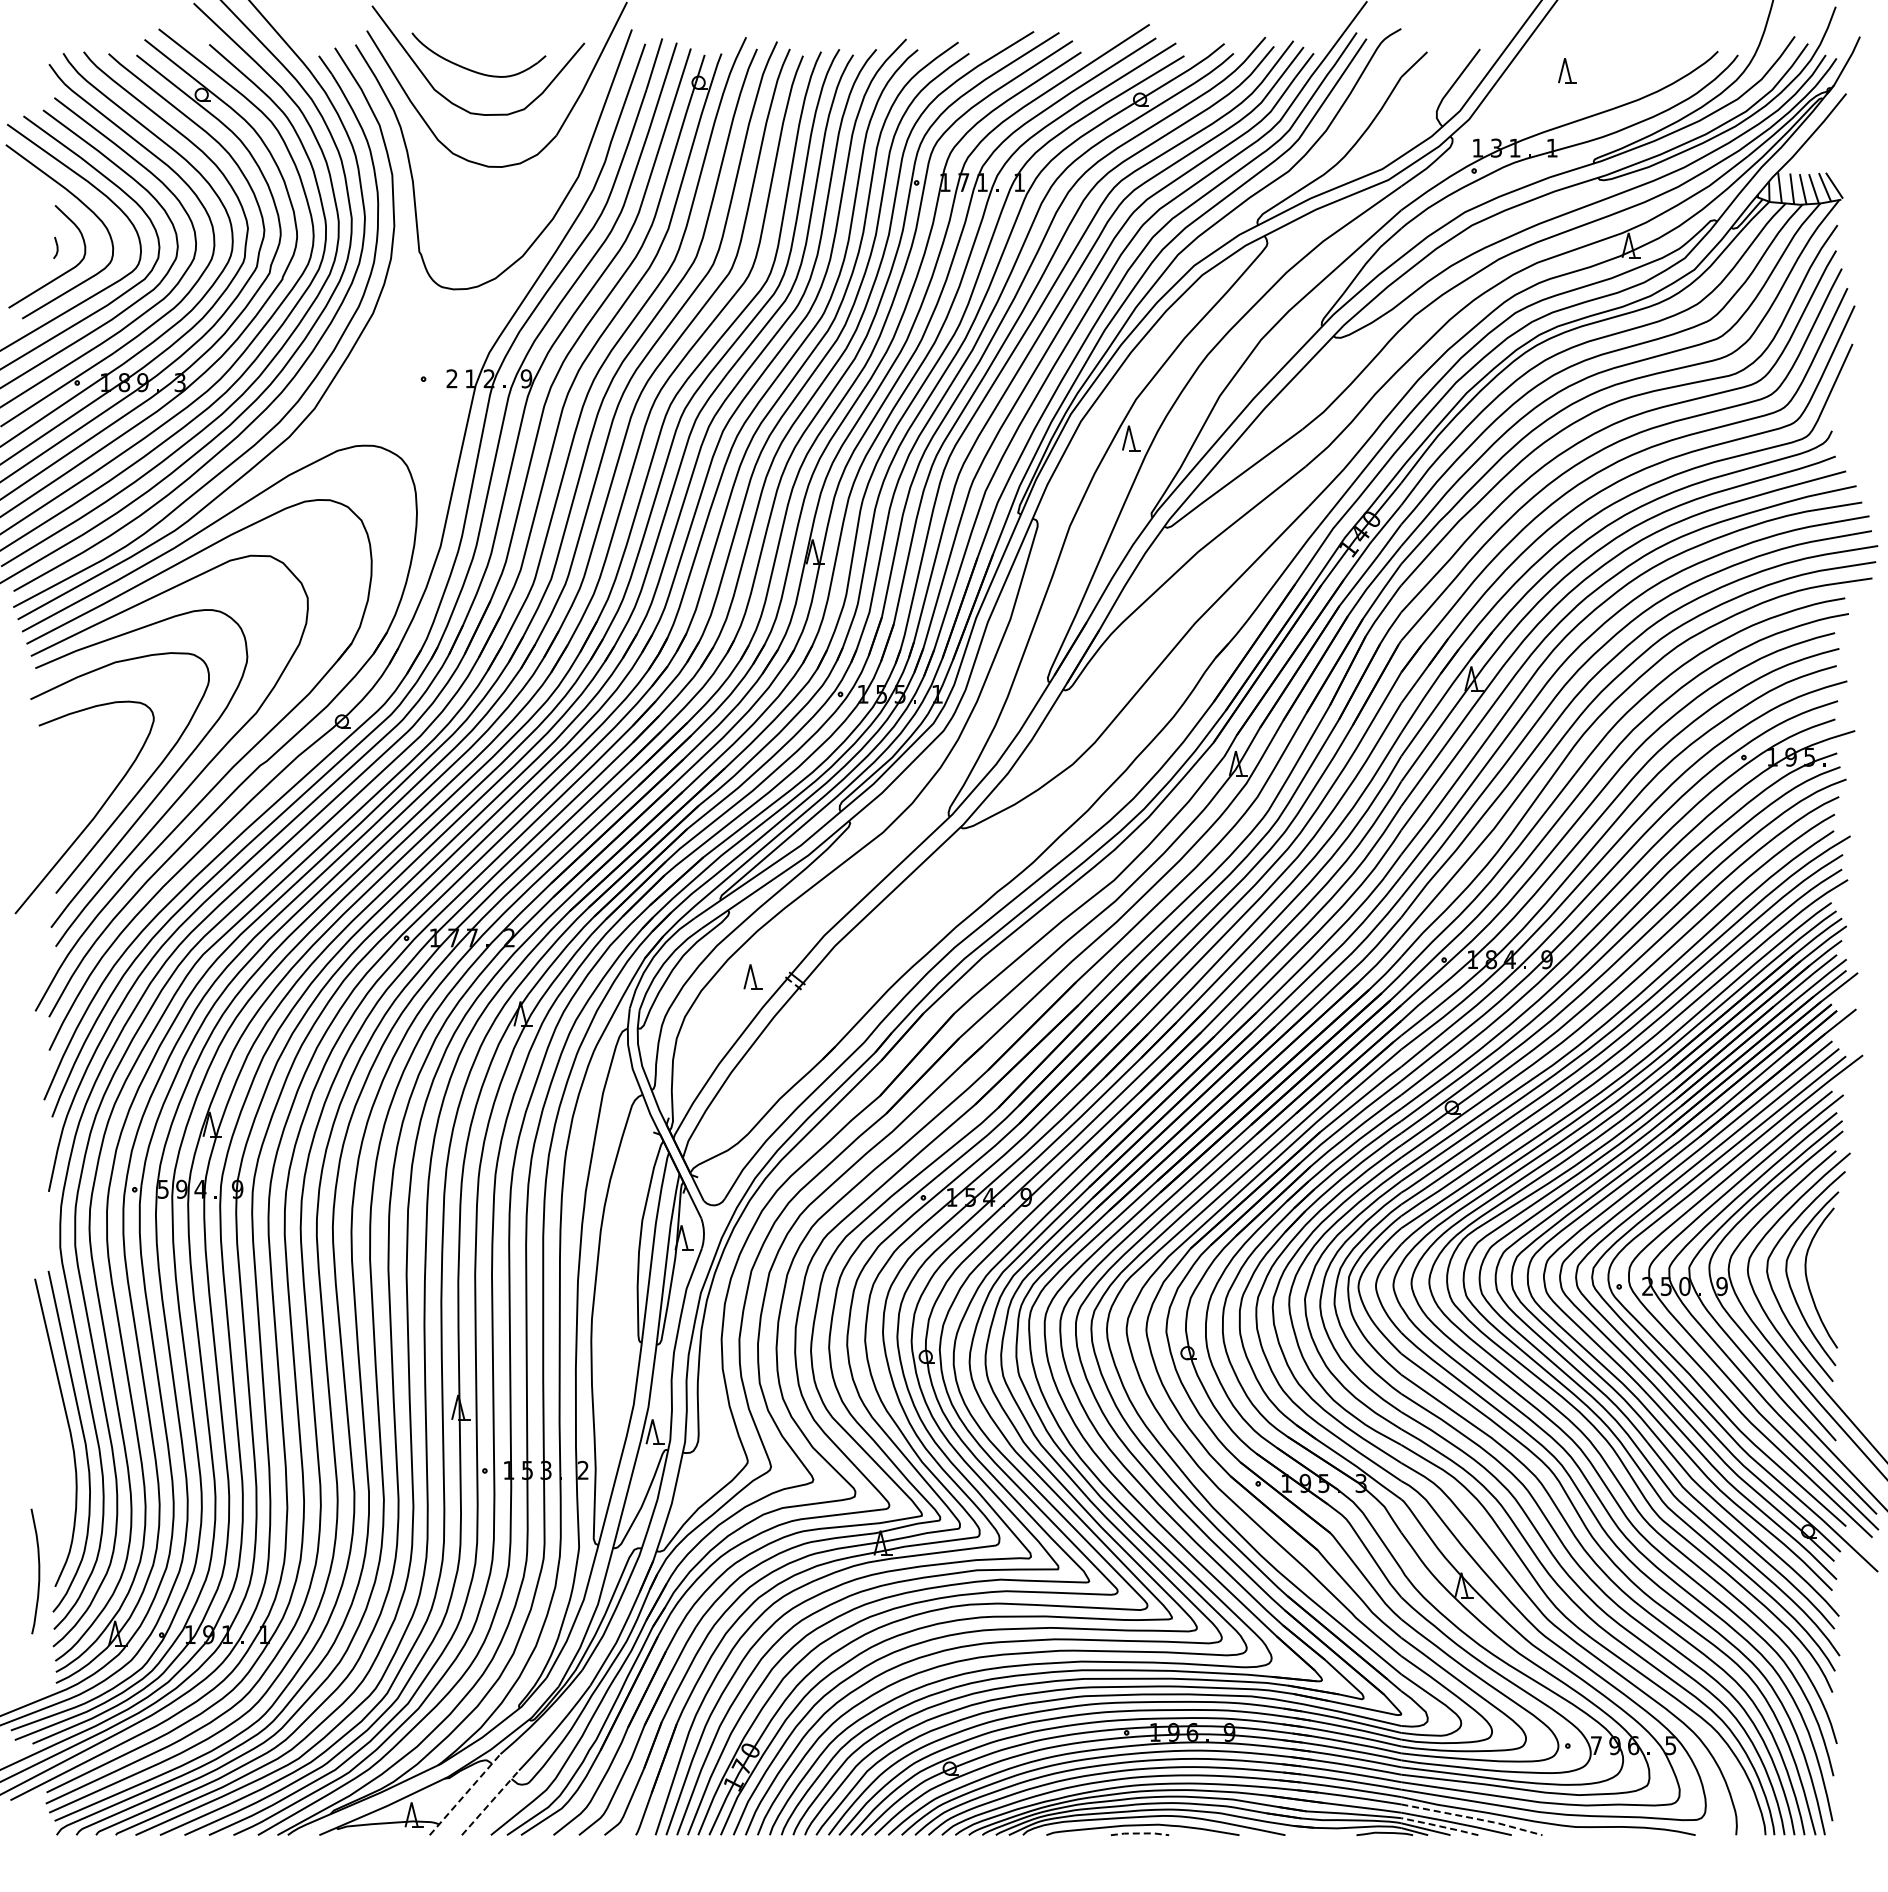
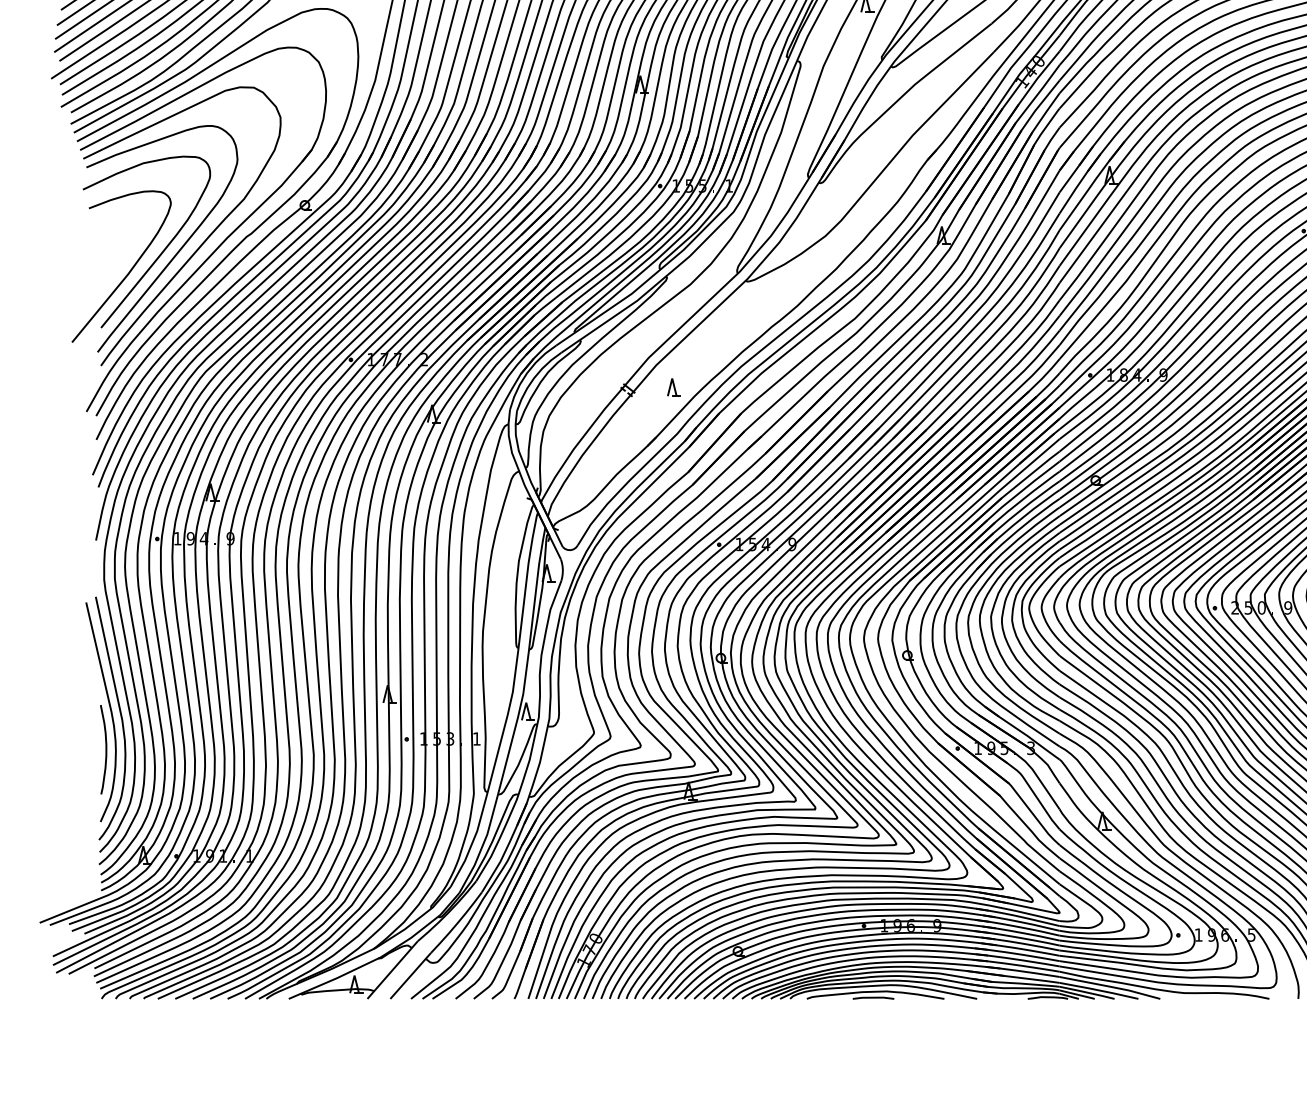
part: (752, 976) -> (673, 387), moved
text: (163, 1189) -> (177, 538), 5 -> 1
text: (582, 1469) -> (476, 738), 2 -> 1
curve: (38, 1571) -> (105, 749), moved
text: (1596, 1745) -> (1198, 935), 7 -> 1
line: (465, 1794) -> (392, 969), dashed -> solid
line: (490, 1802) -> (410, 975), dashed -> solid
line: (1472, 1818) -> (1110, 987), dashed -> solid
line: (1439, 1826) -> (1086, 992), dashed -> solid
line: (1140, 1833) -> (873, 997), dashed -> solid

